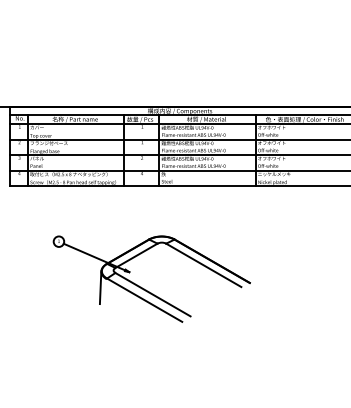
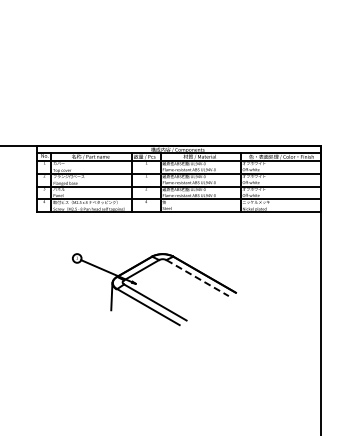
line: (204, 265) -> (198, 278), solid -> dashed

